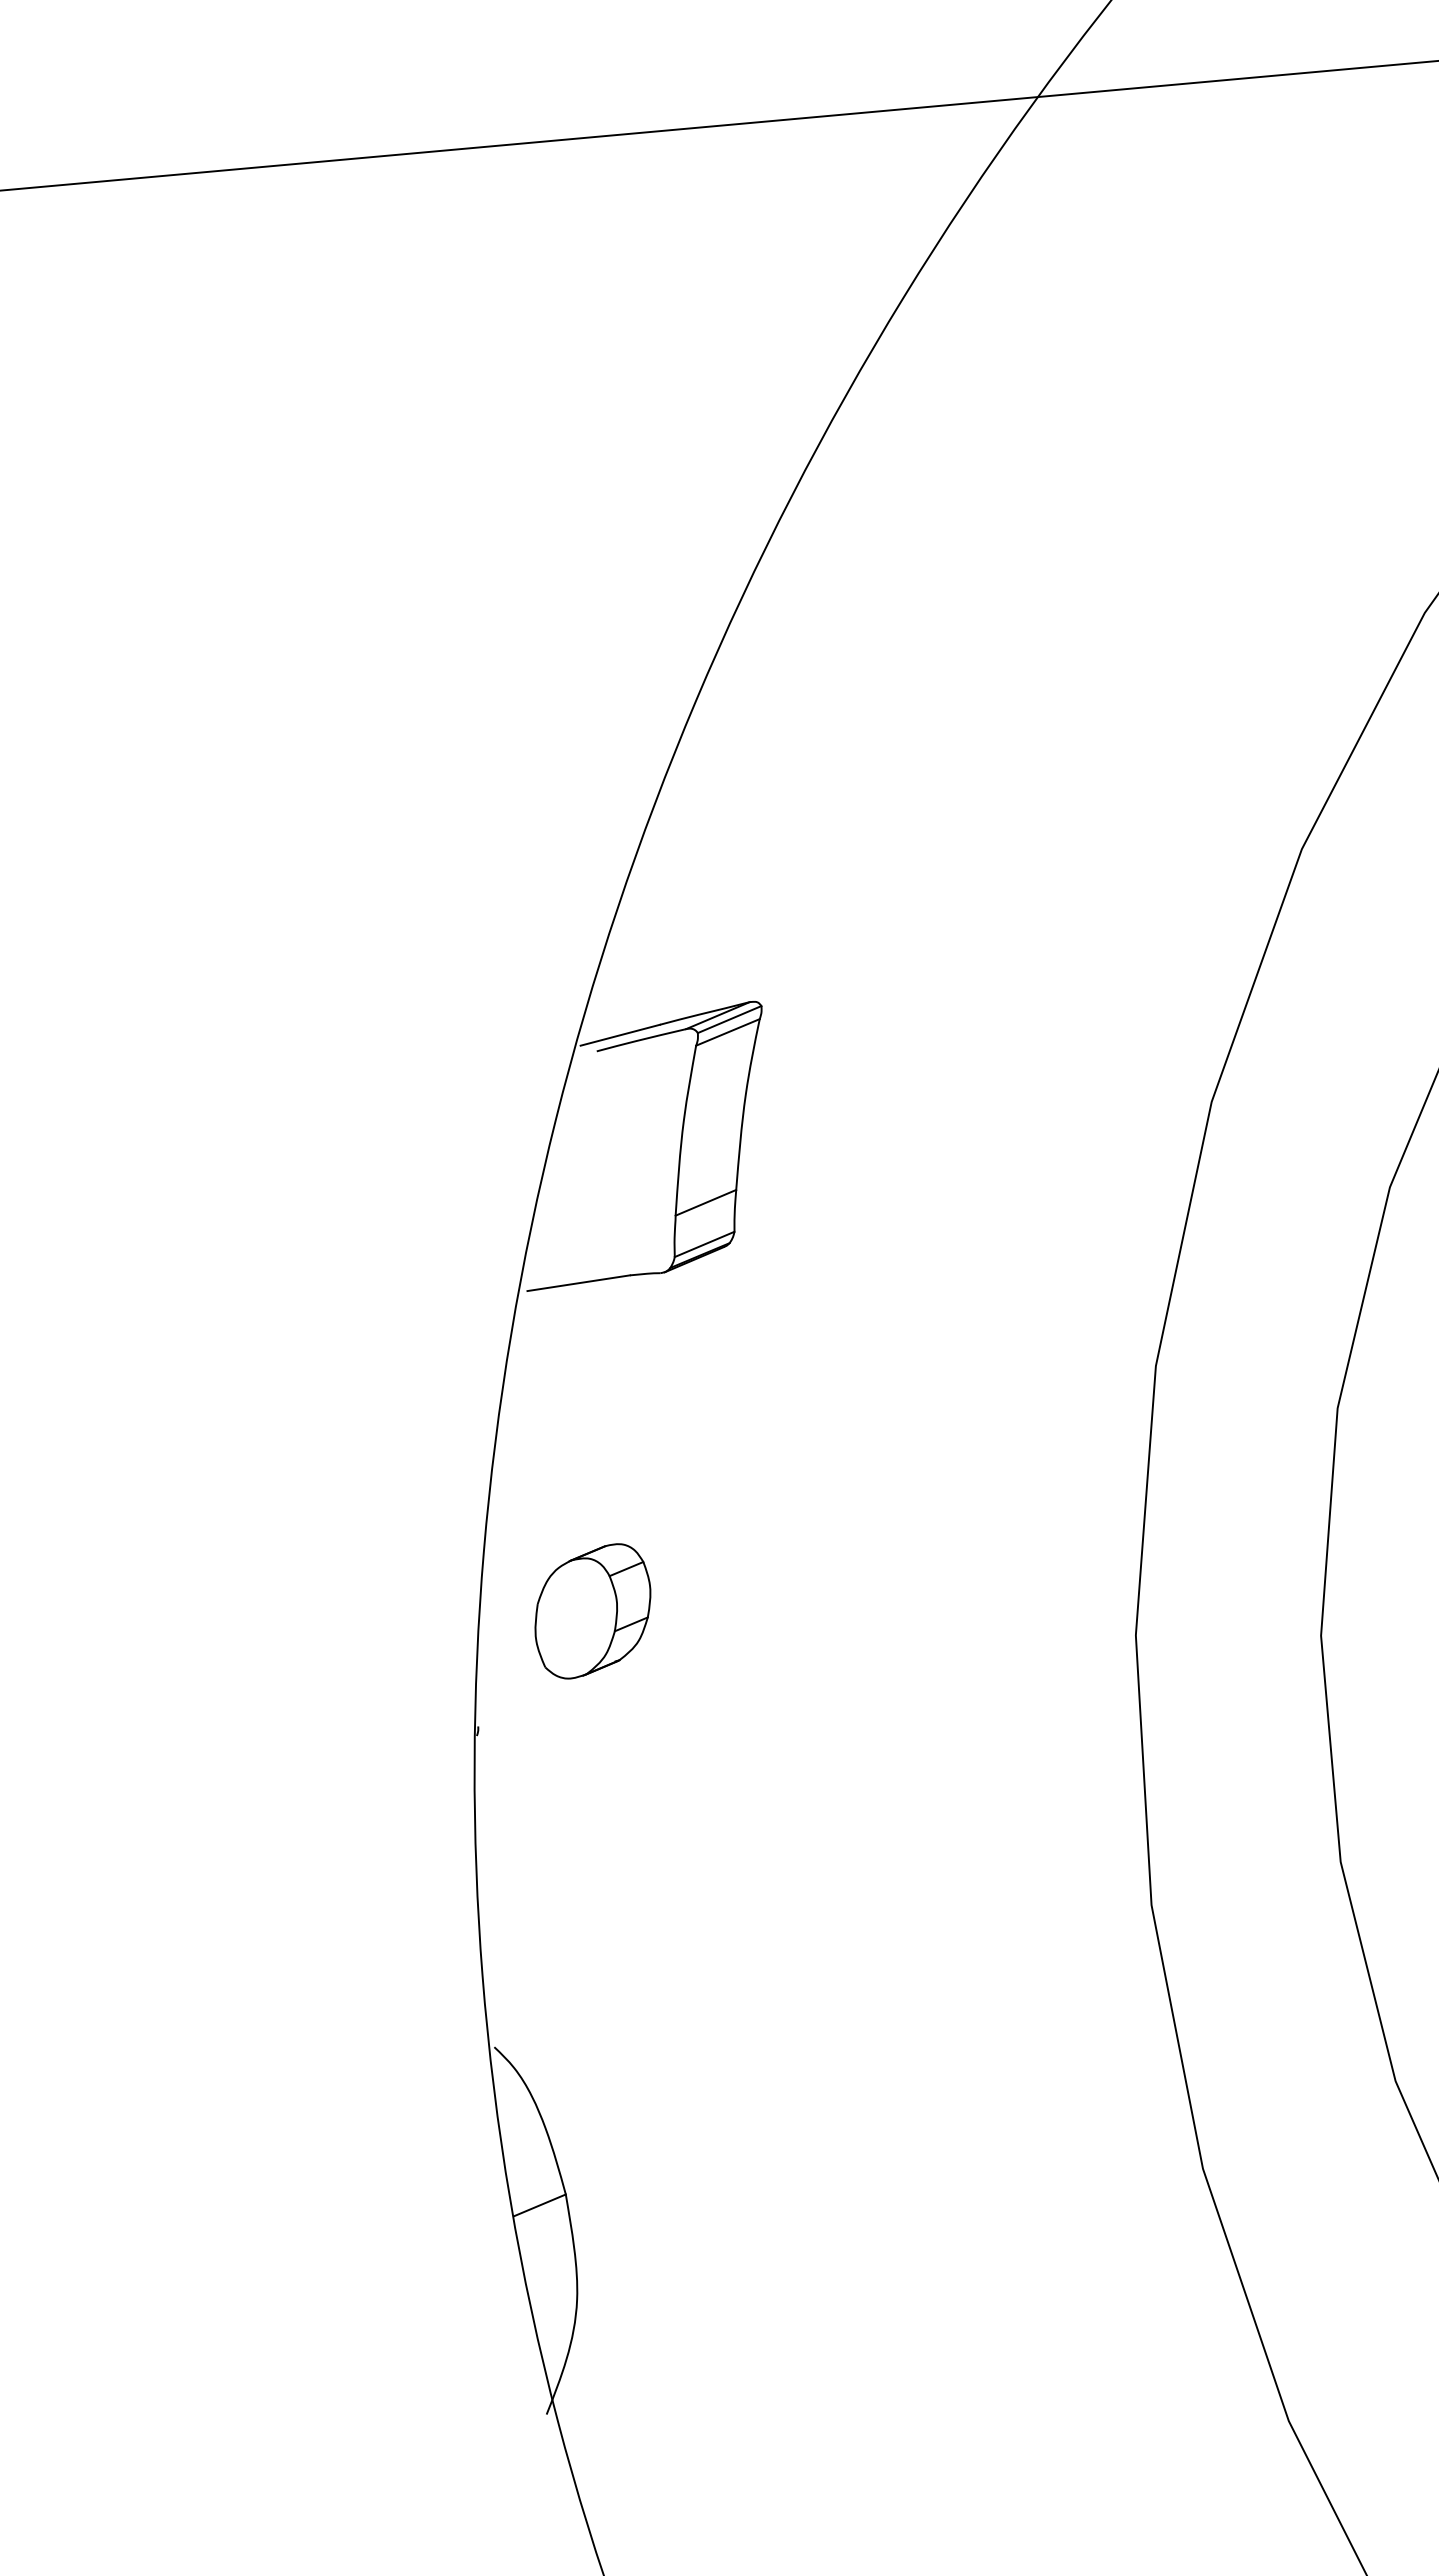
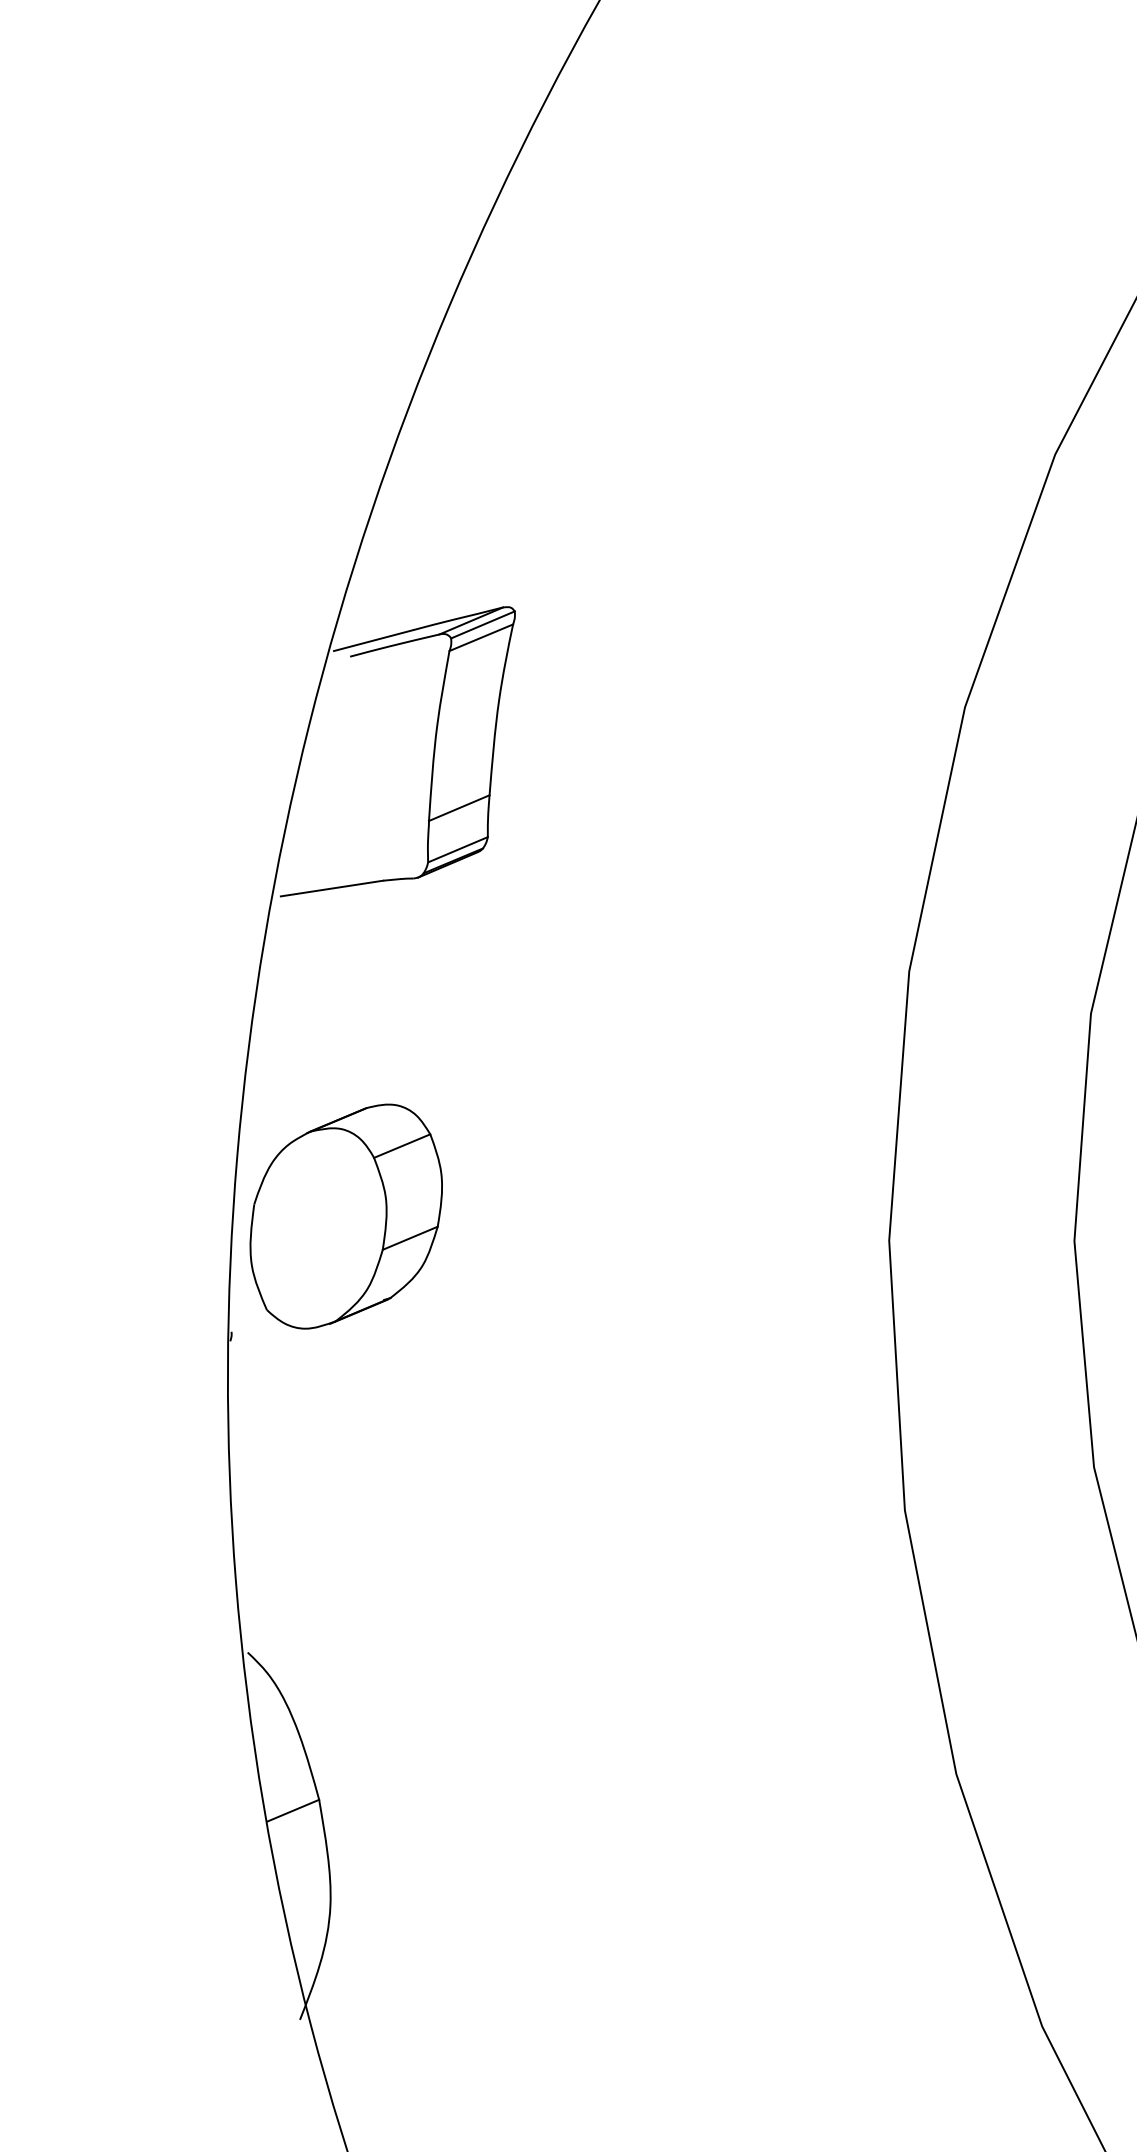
part: (592, 1611) -> (345, 1216), size x1.67

